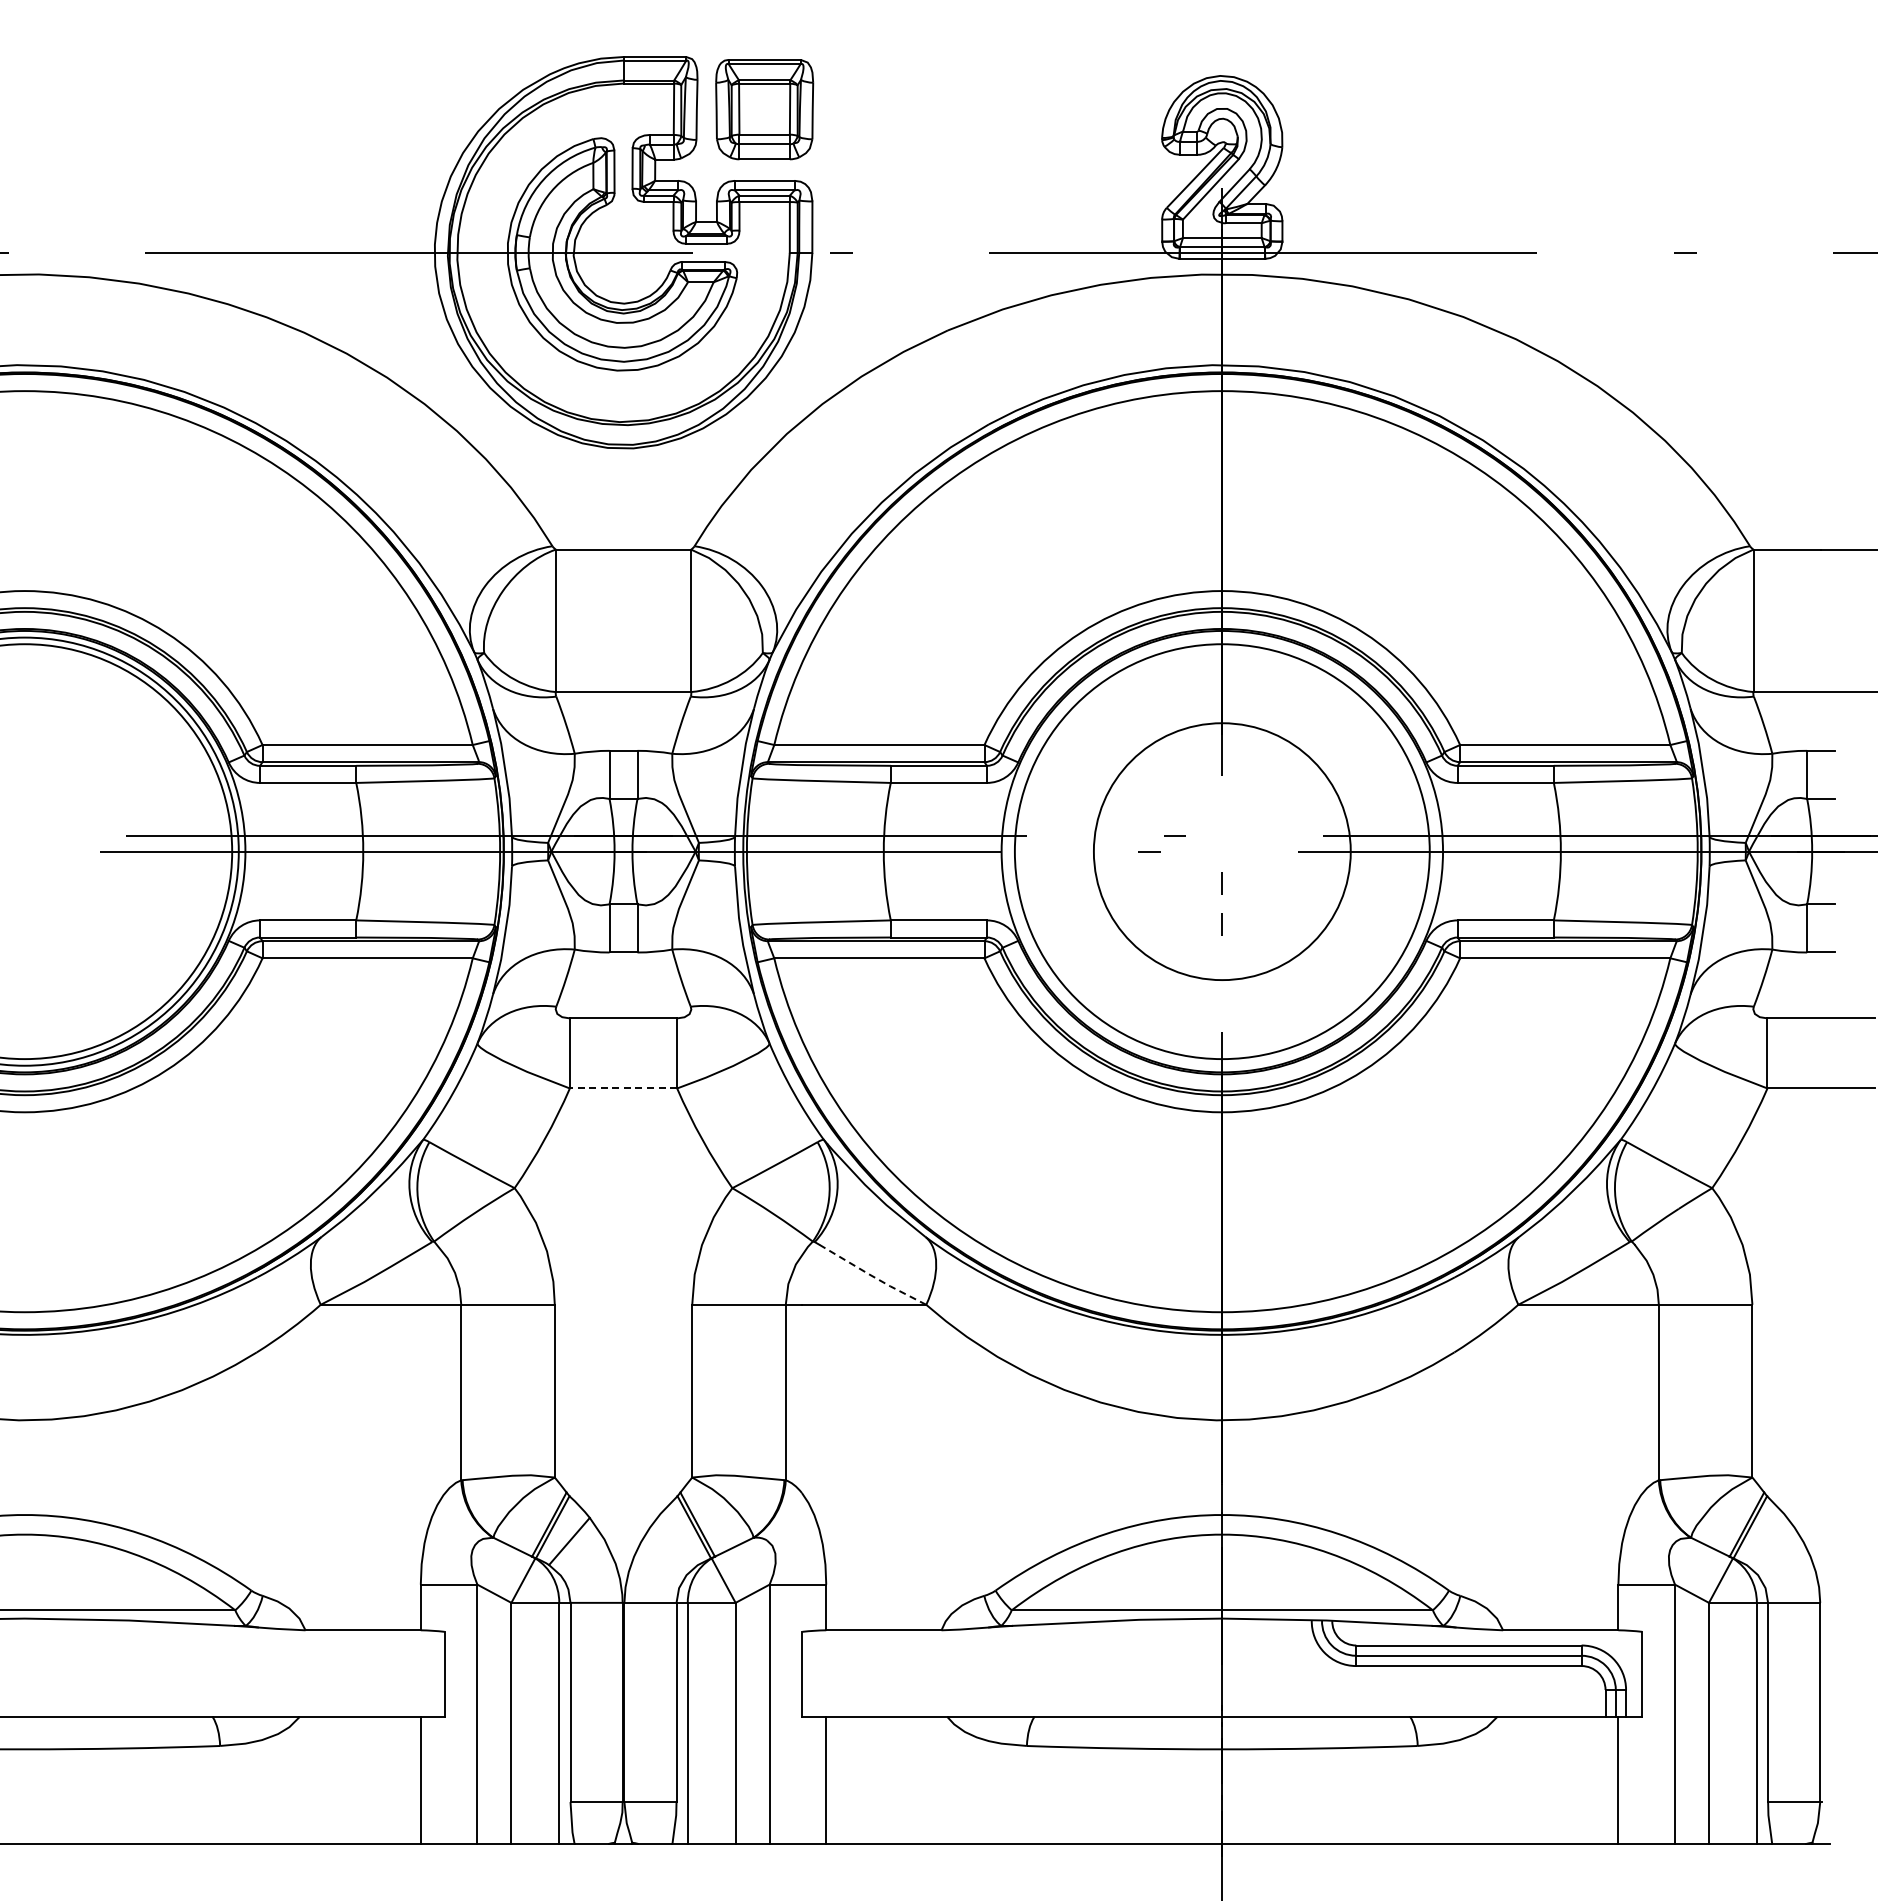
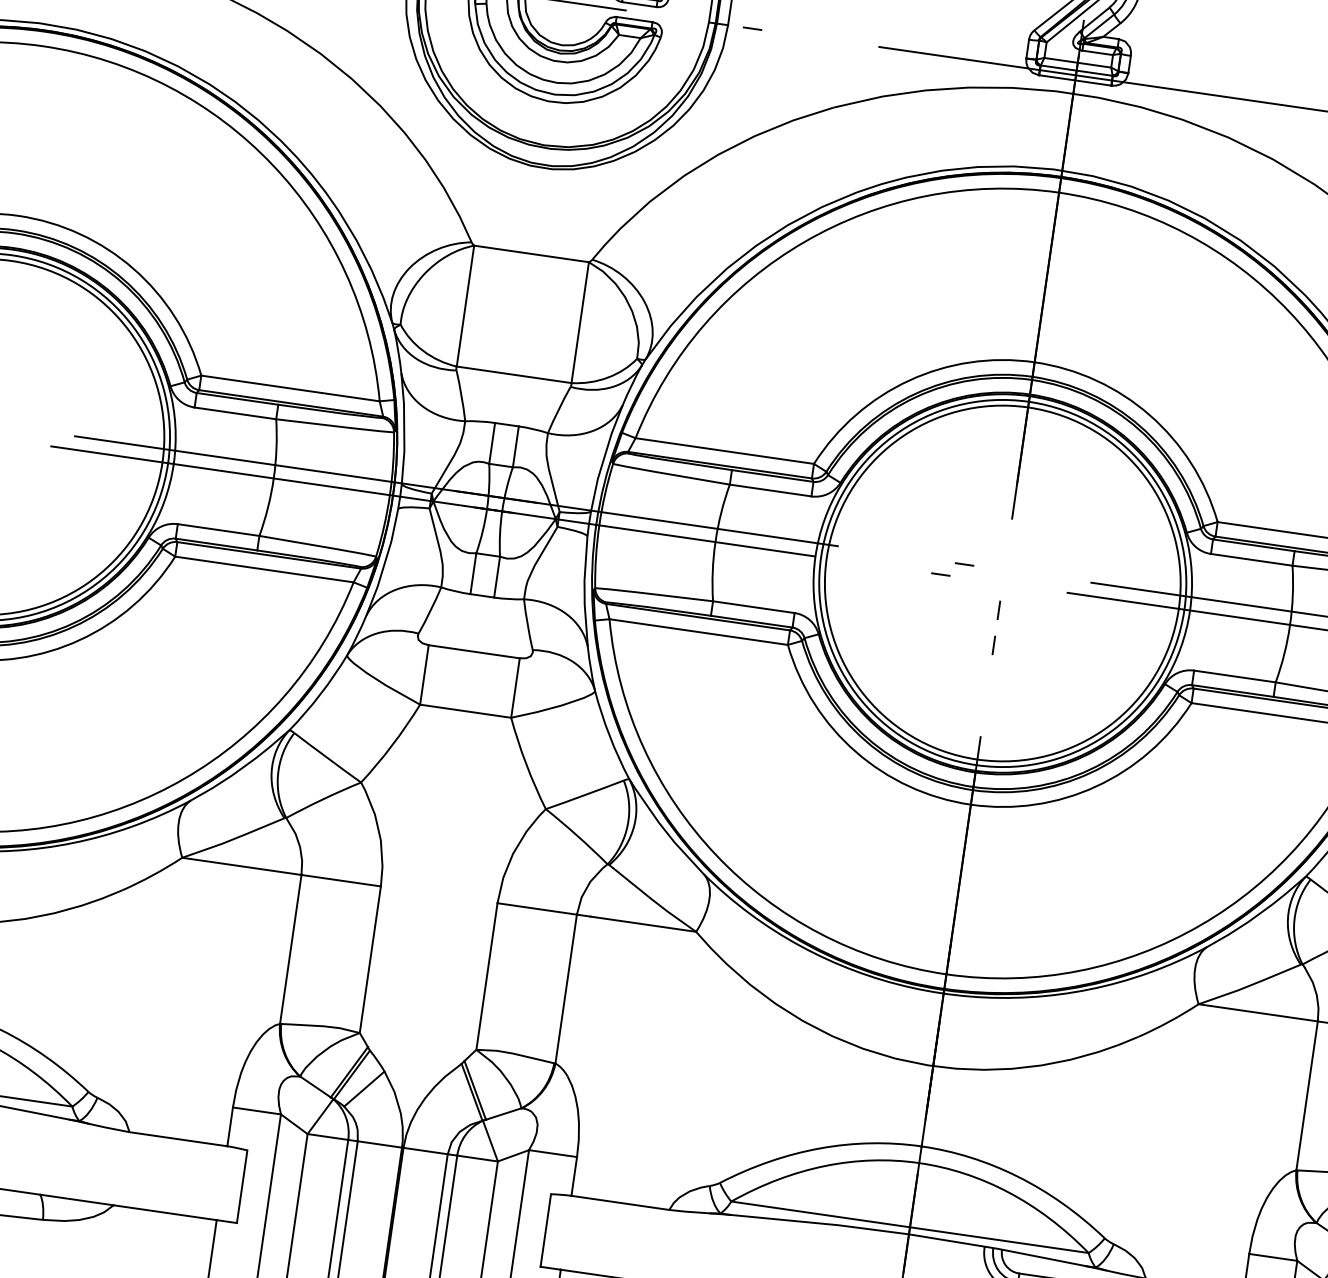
circle: (1222, 851) -> (1002, 583), size x1.67
line: (623, 1088) -> (465, 711), dashed -> solid
line: (871, 1275) -> (653, 900), dashed -> solid

